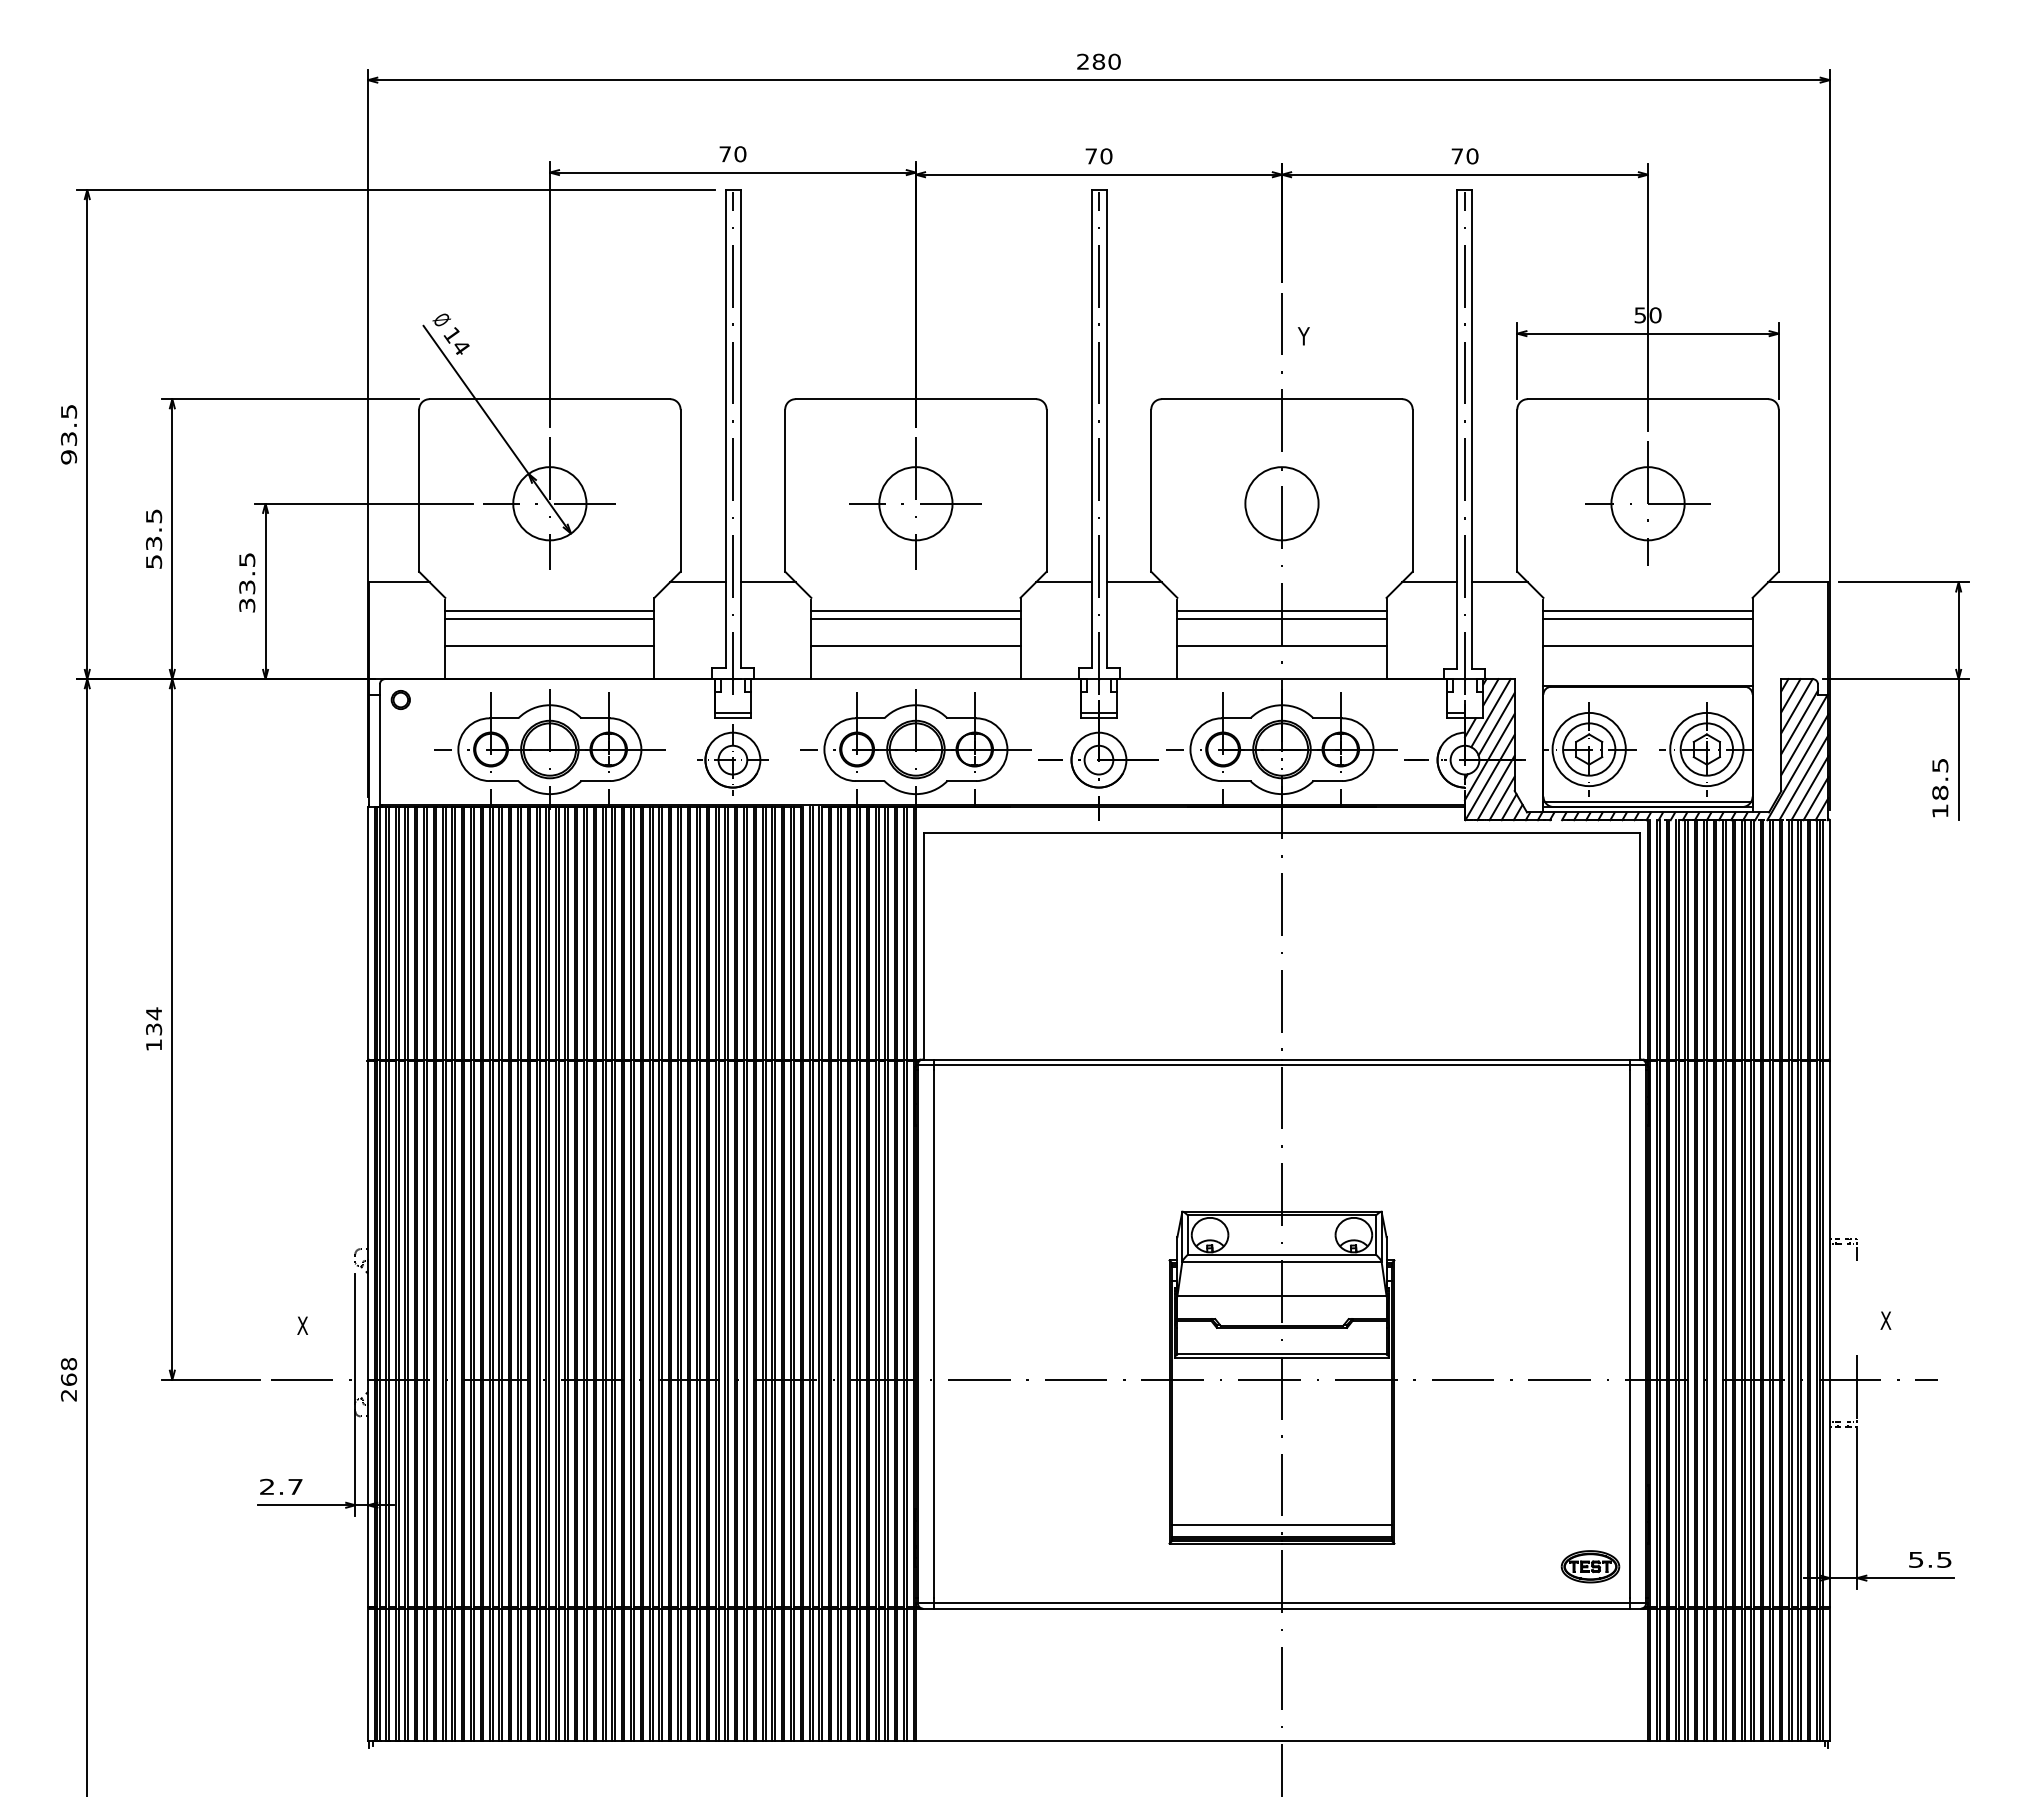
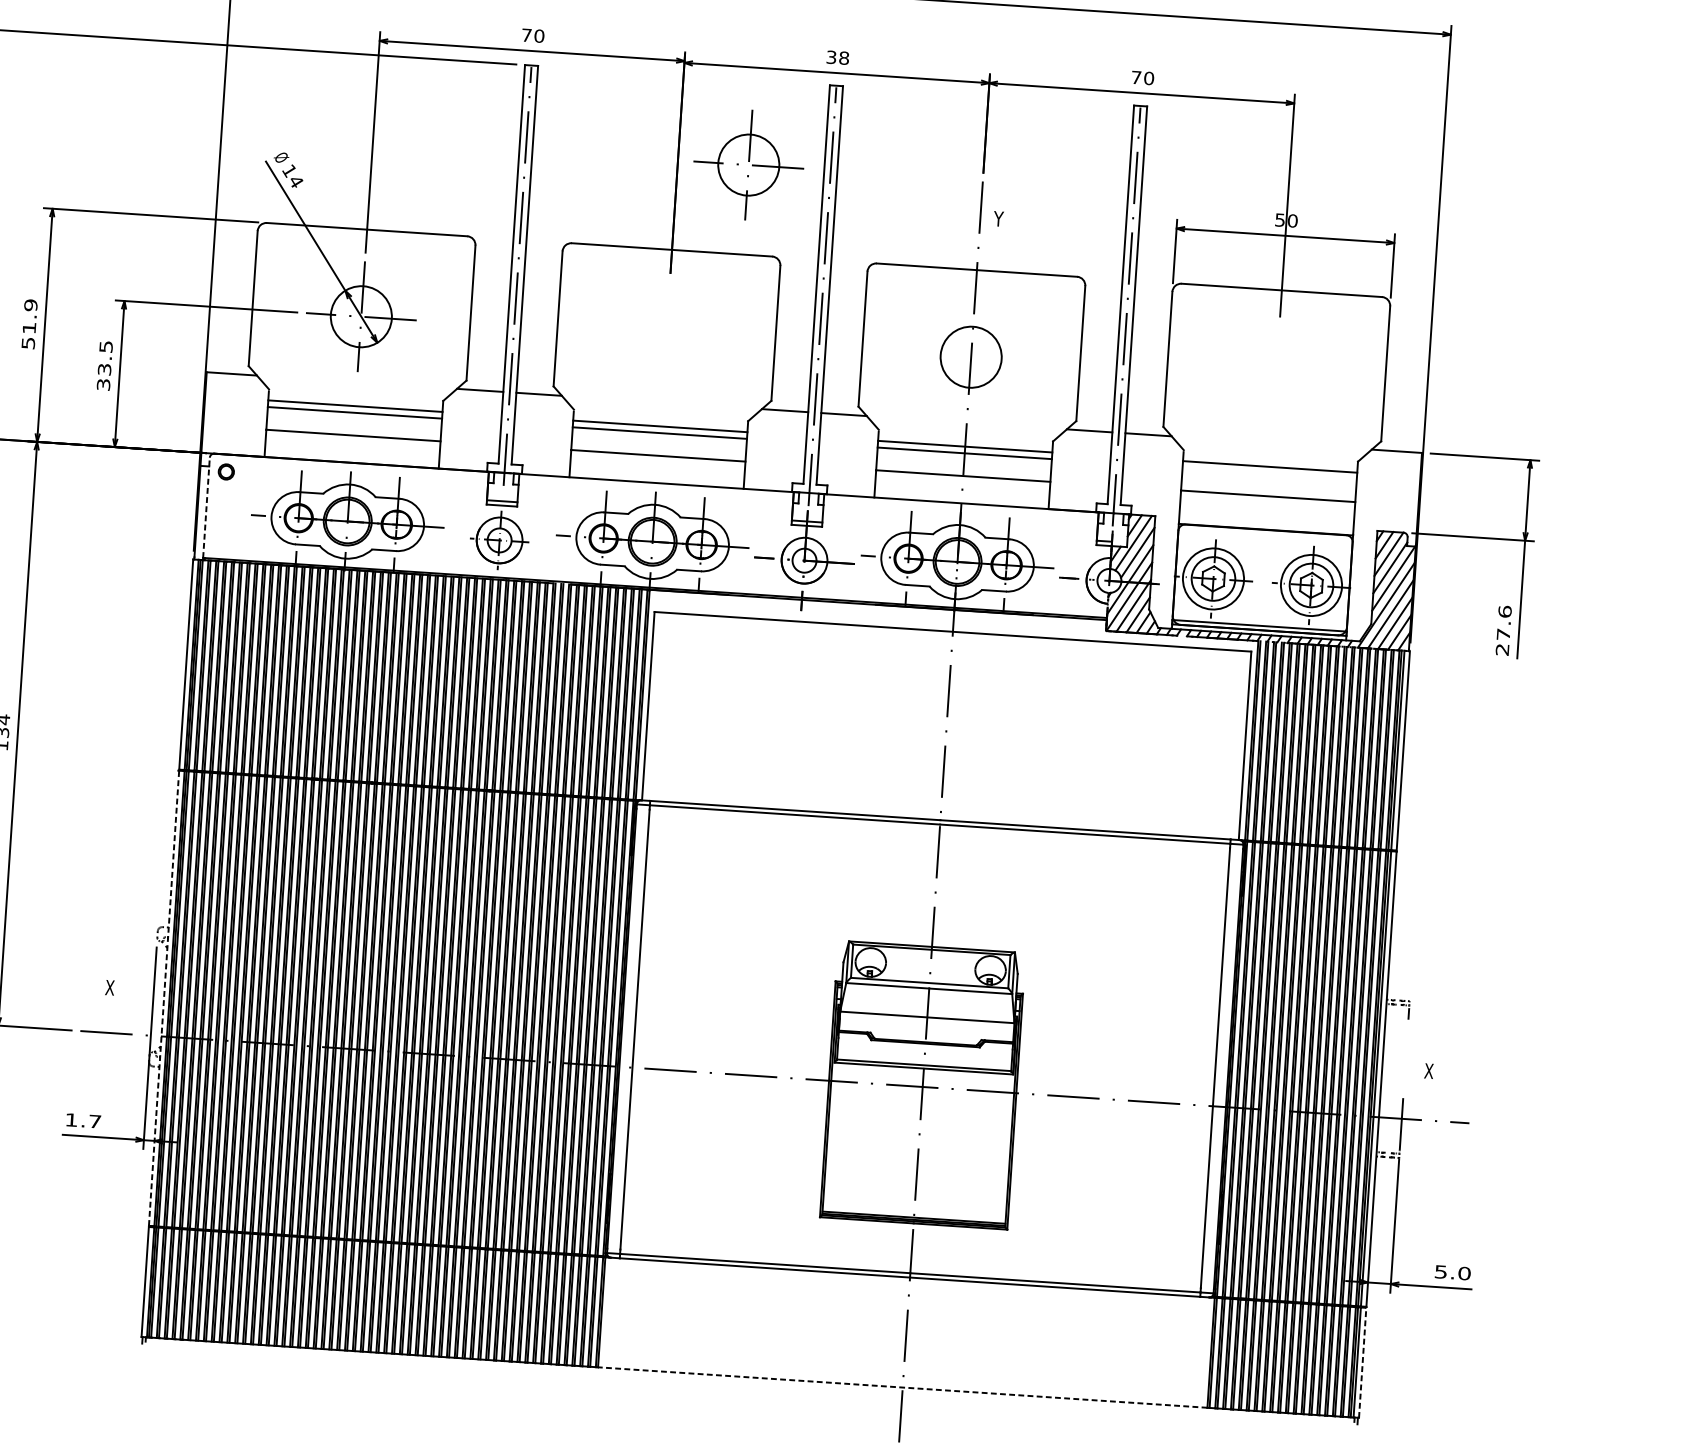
text: (1098, 156) -> (837, 57), 70 -> 38
part: (915, 503) -> (748, 164), moved
part: (1647, 503) -> (1275, 377), removed
text: (154, 529) -> (30, 316), 53.5 -> 51.9
line: (1647, 619) -> (1269, 473), removed
line: (379, 743) -> (206, 507), solid -> dashed
text: (1940, 788) -> (1503, 630), 18.5 -> 27.6
line: (368, 1333) -> (164, 997), solid -> dashed
text: (266, 1486) -> (70, 1119), 2.7 -> 1.7
line: (1281, 1525) -> (914, 1208), removed
text: (1944, 1559) -> (1464, 1273), 5.5 -> 5.0
part: (1590, 1566) -> (1169, 1259), removed
line: (1829, 1673) -> (1362, 1361), solid -> dashed
line: (1281, 1740) -> (902, 1387), solid -> dashed

